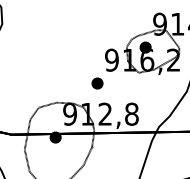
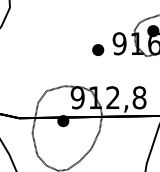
part: (97, 83) -> (98, 50), moved

